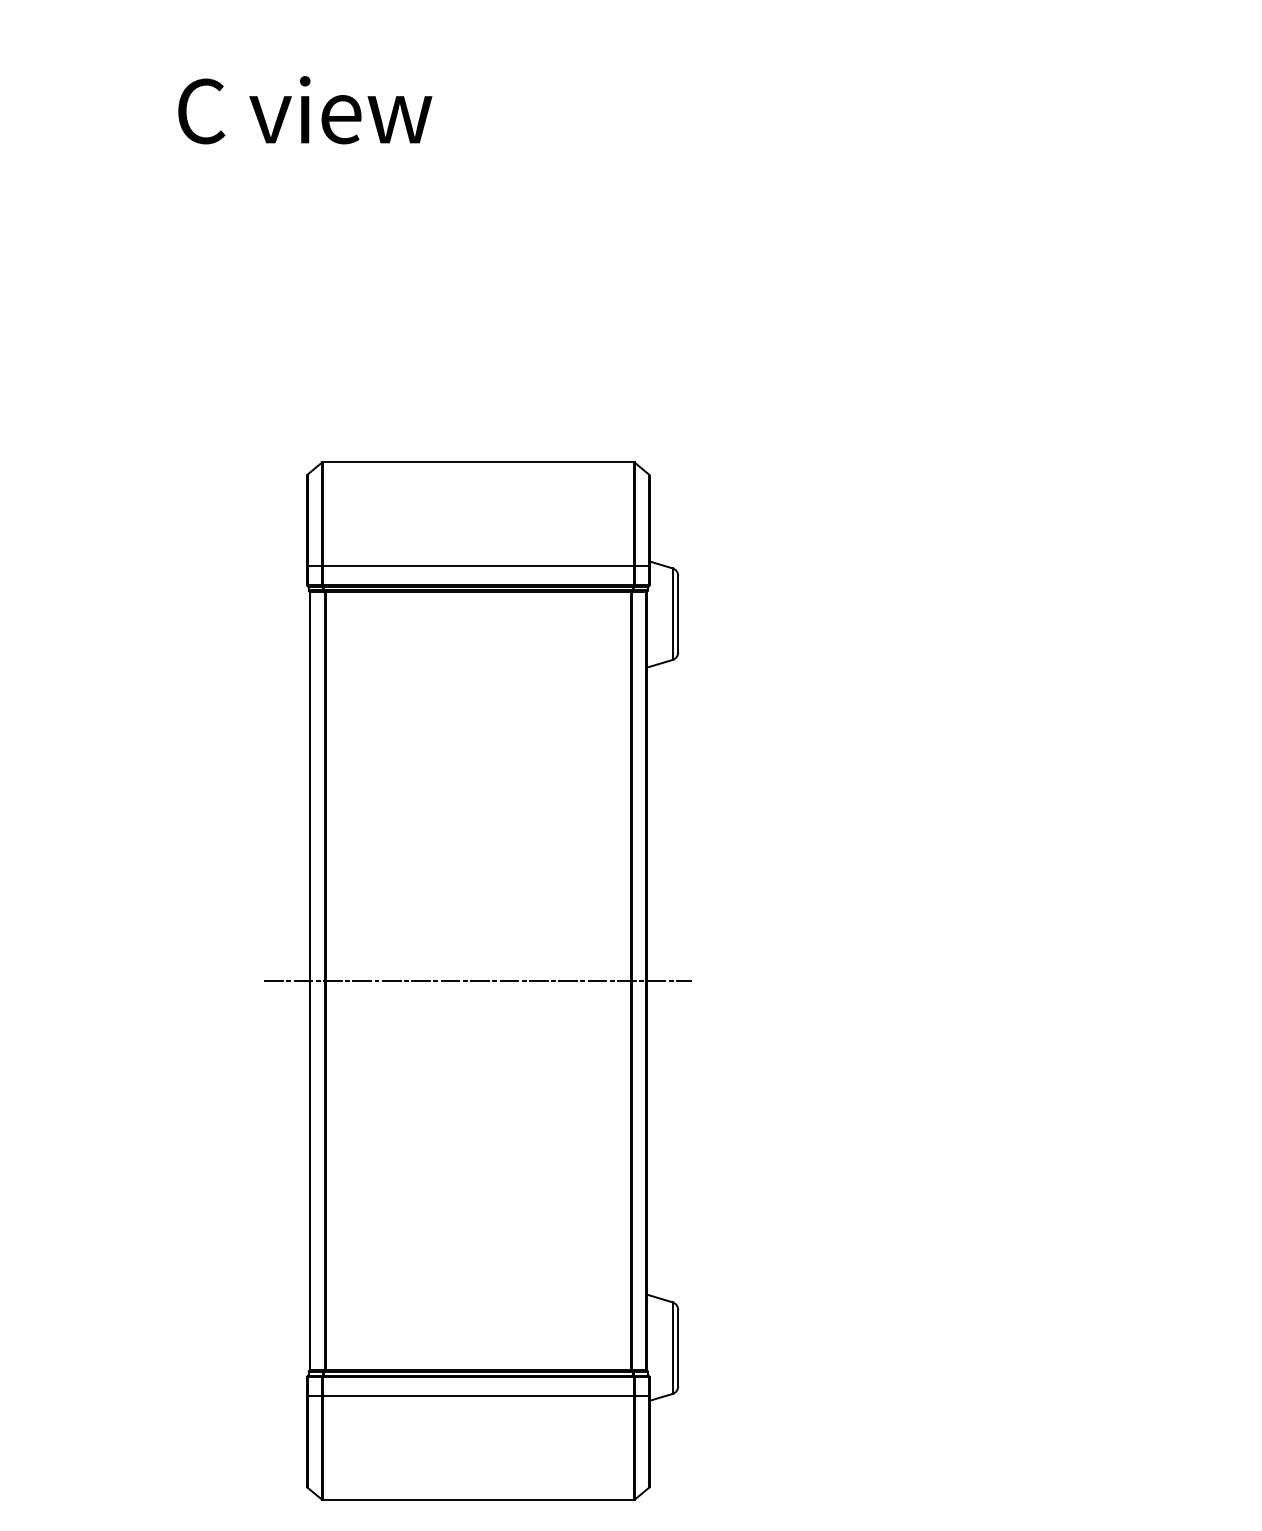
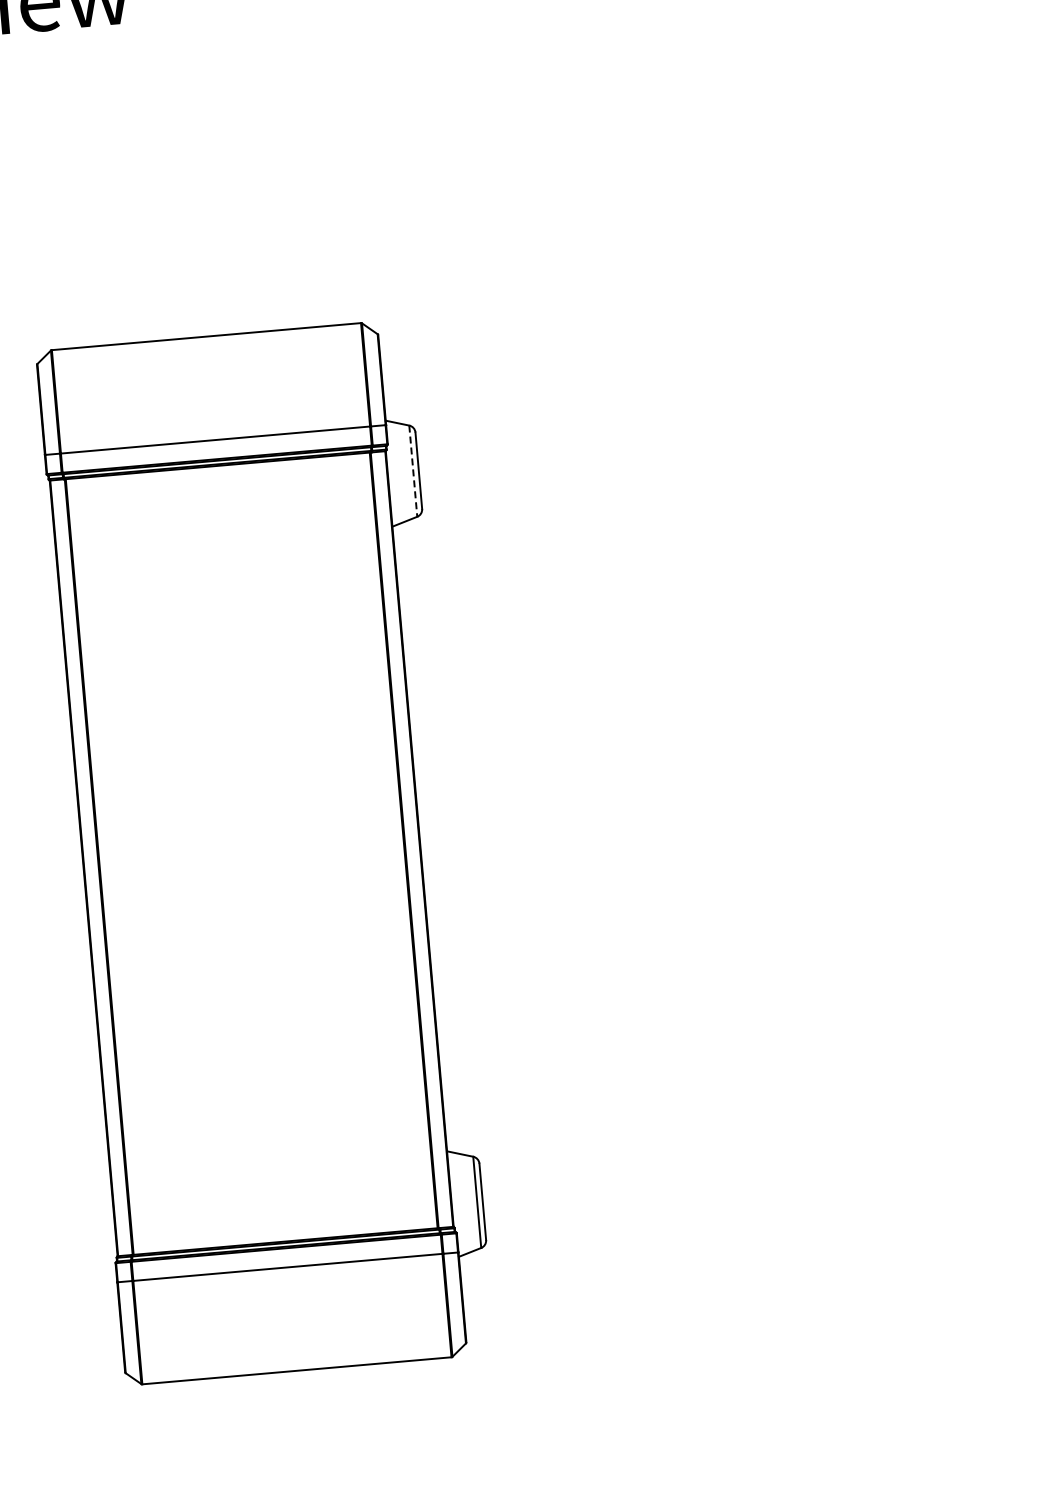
line: (672, 614) -> (413, 471), solid -> dashed
line: (478, 981) -> (251, 854), removed

